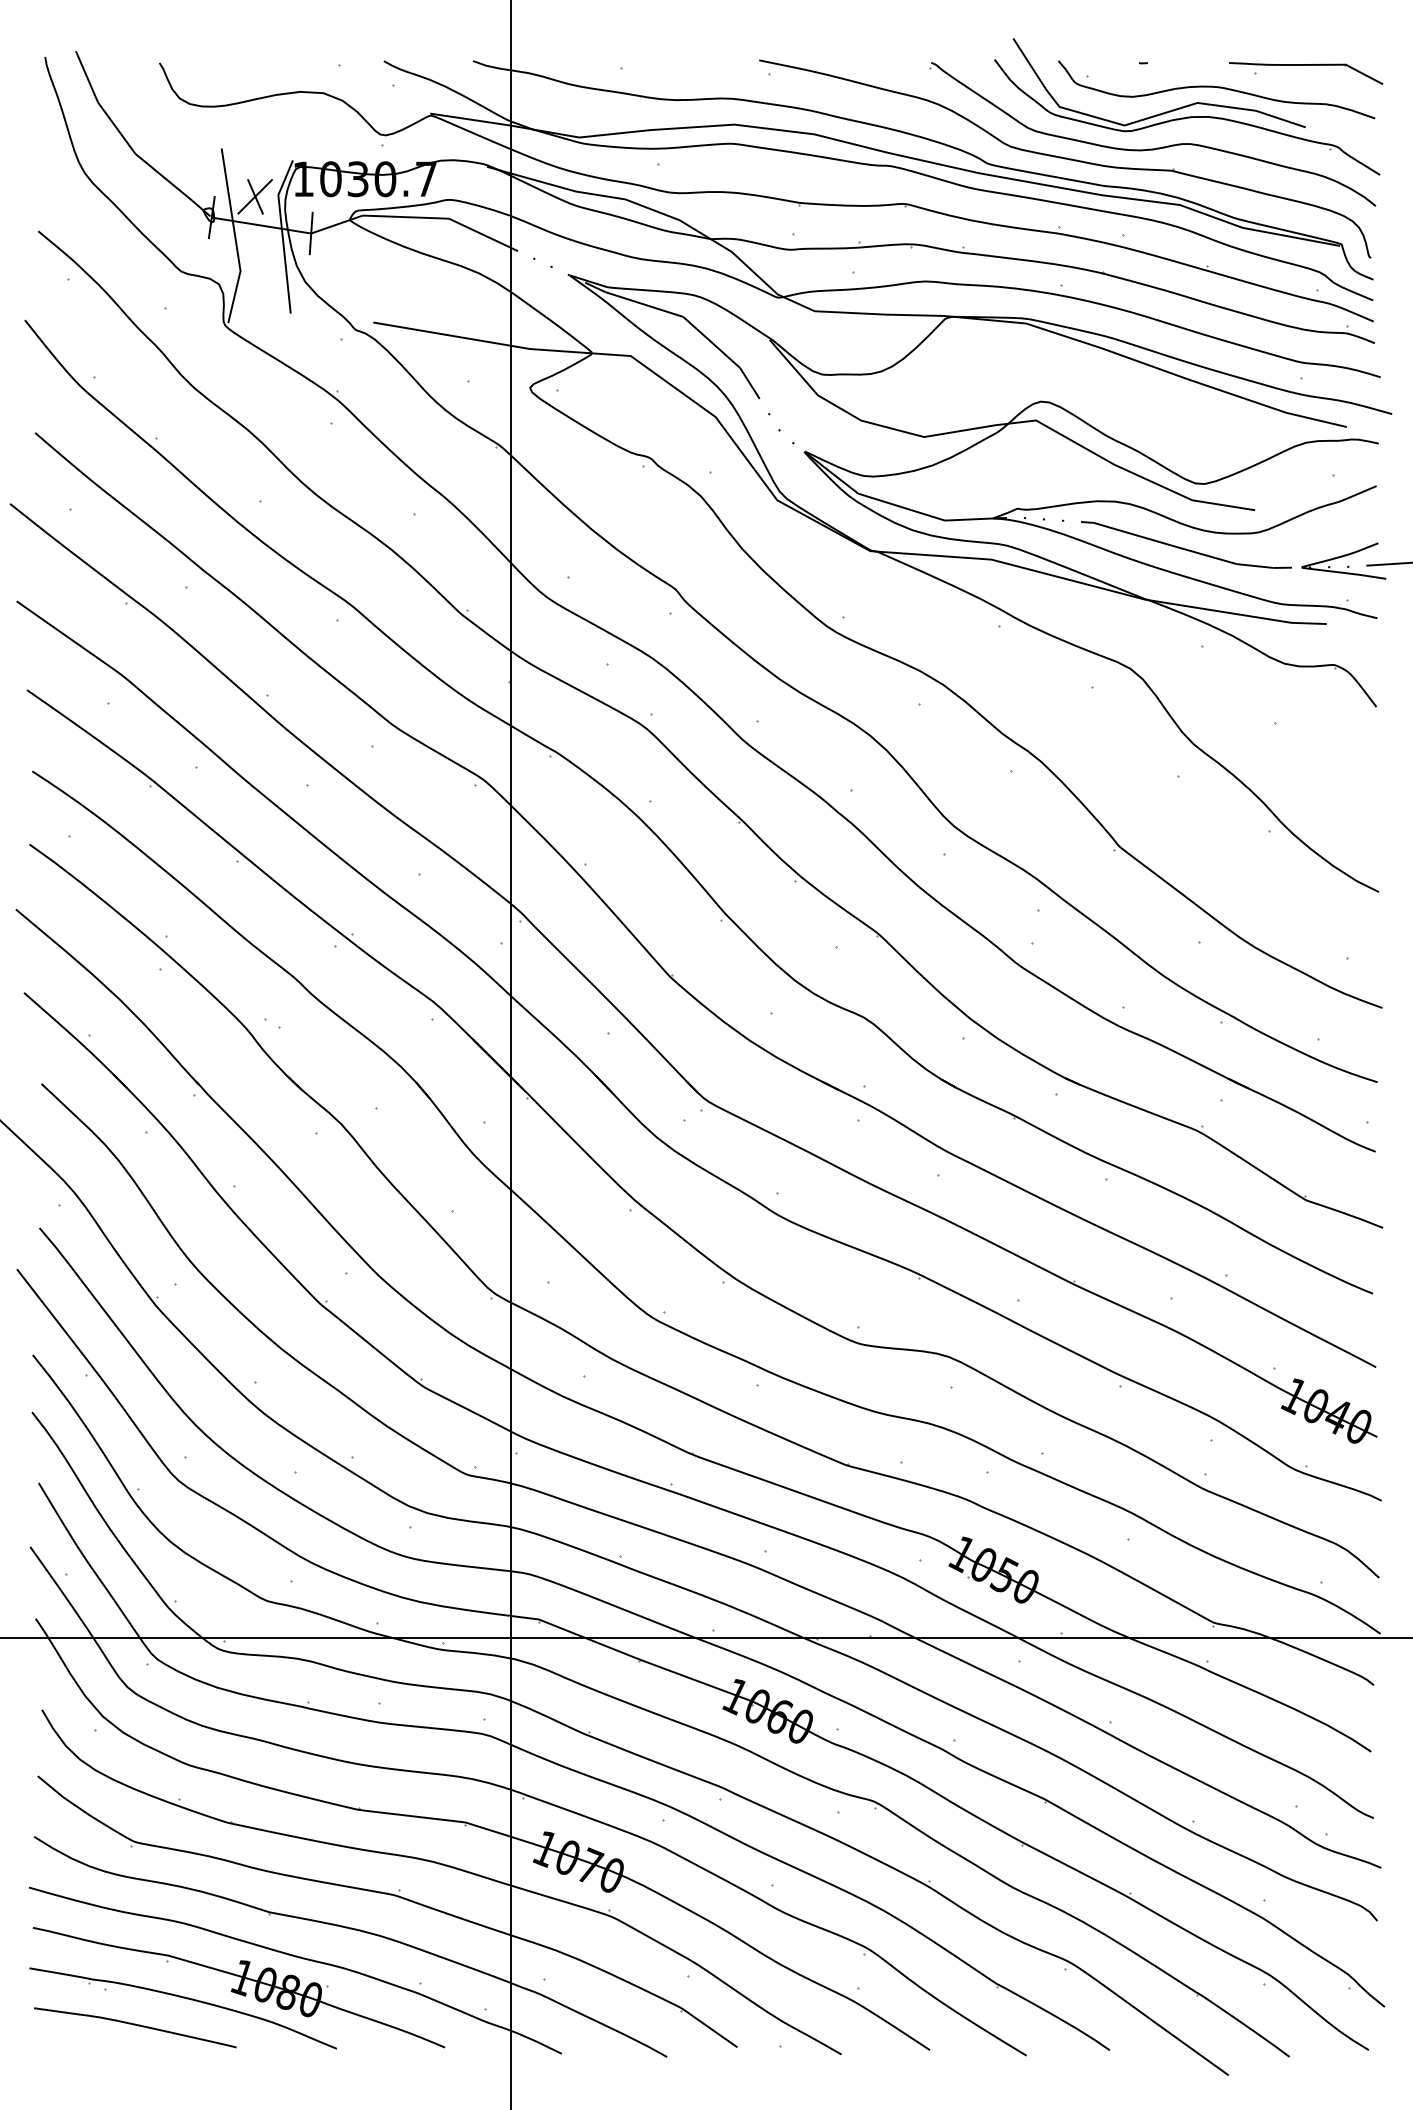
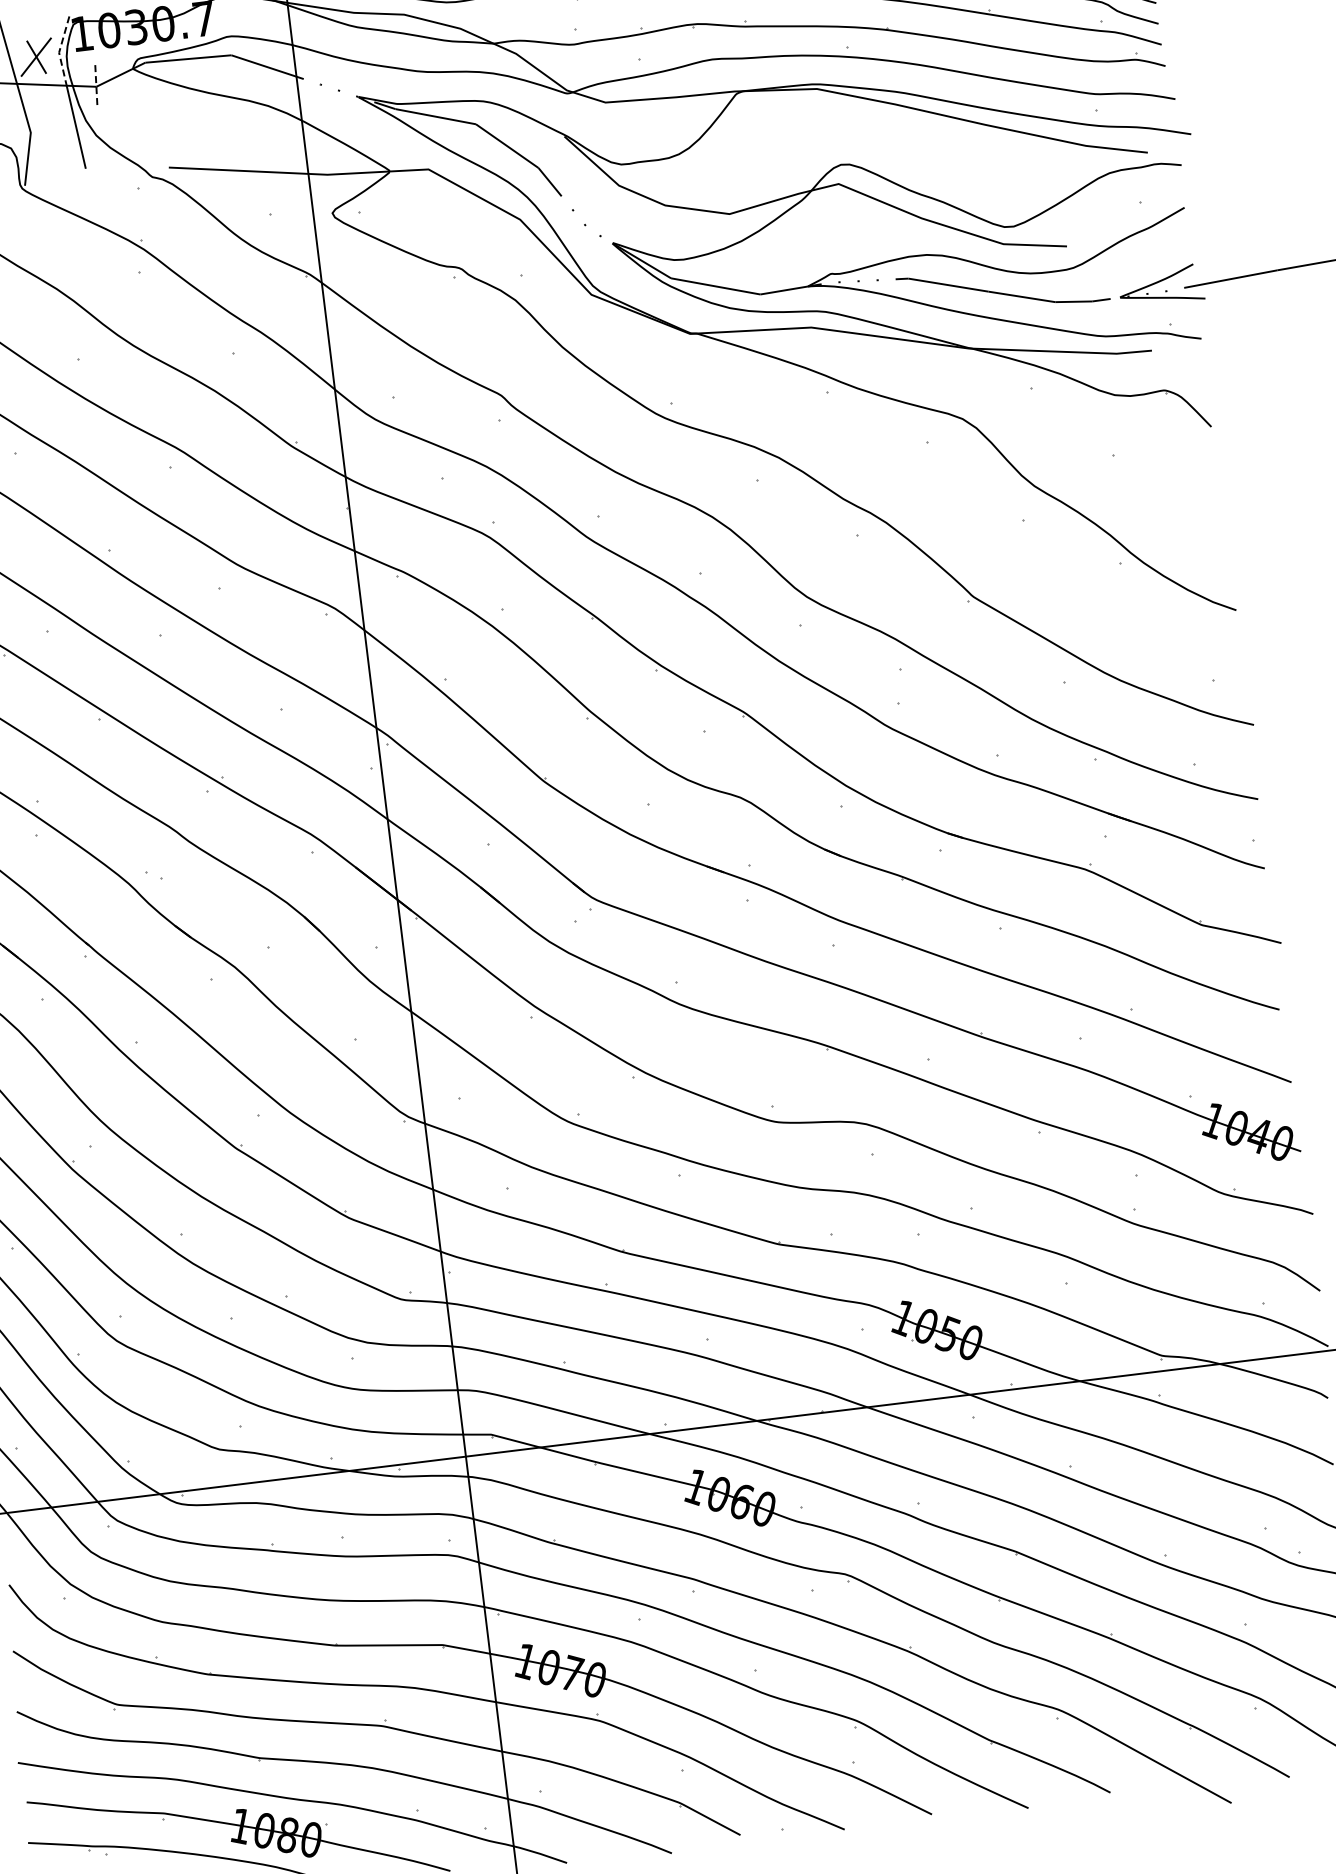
line: (278, 194) -> (59, 52), solid -> dashed
line: (311, 233) -> (96, 86), solid -> dashed

